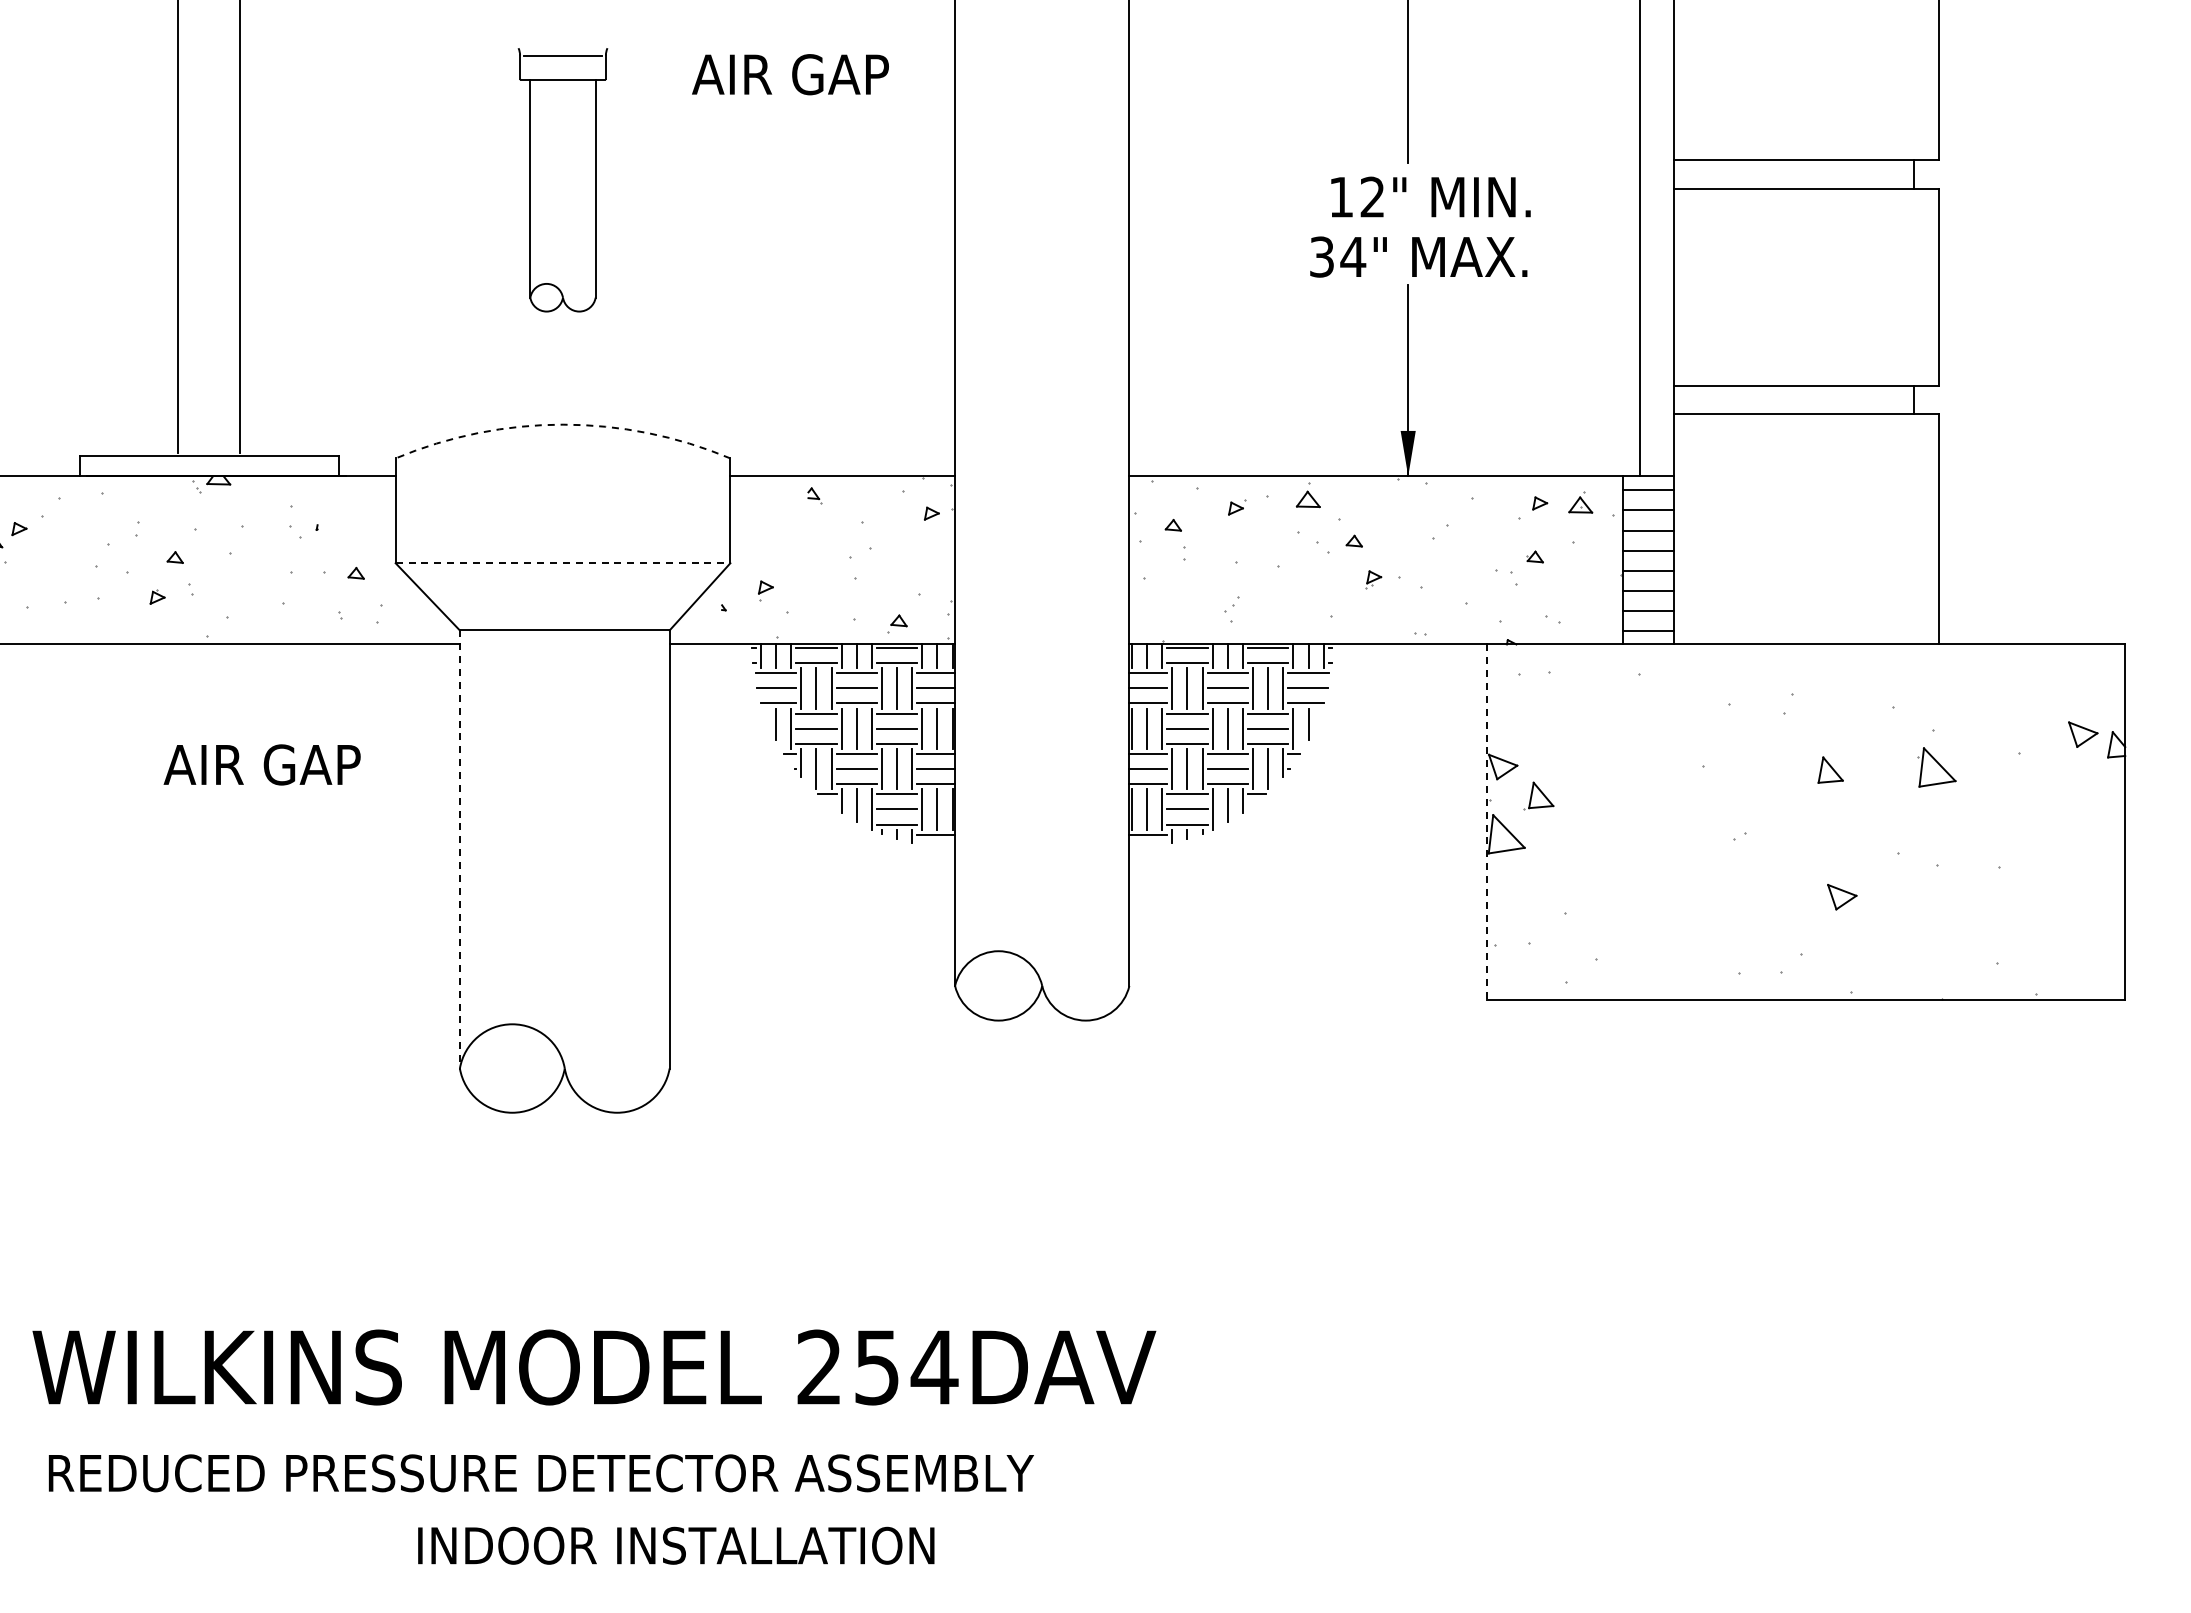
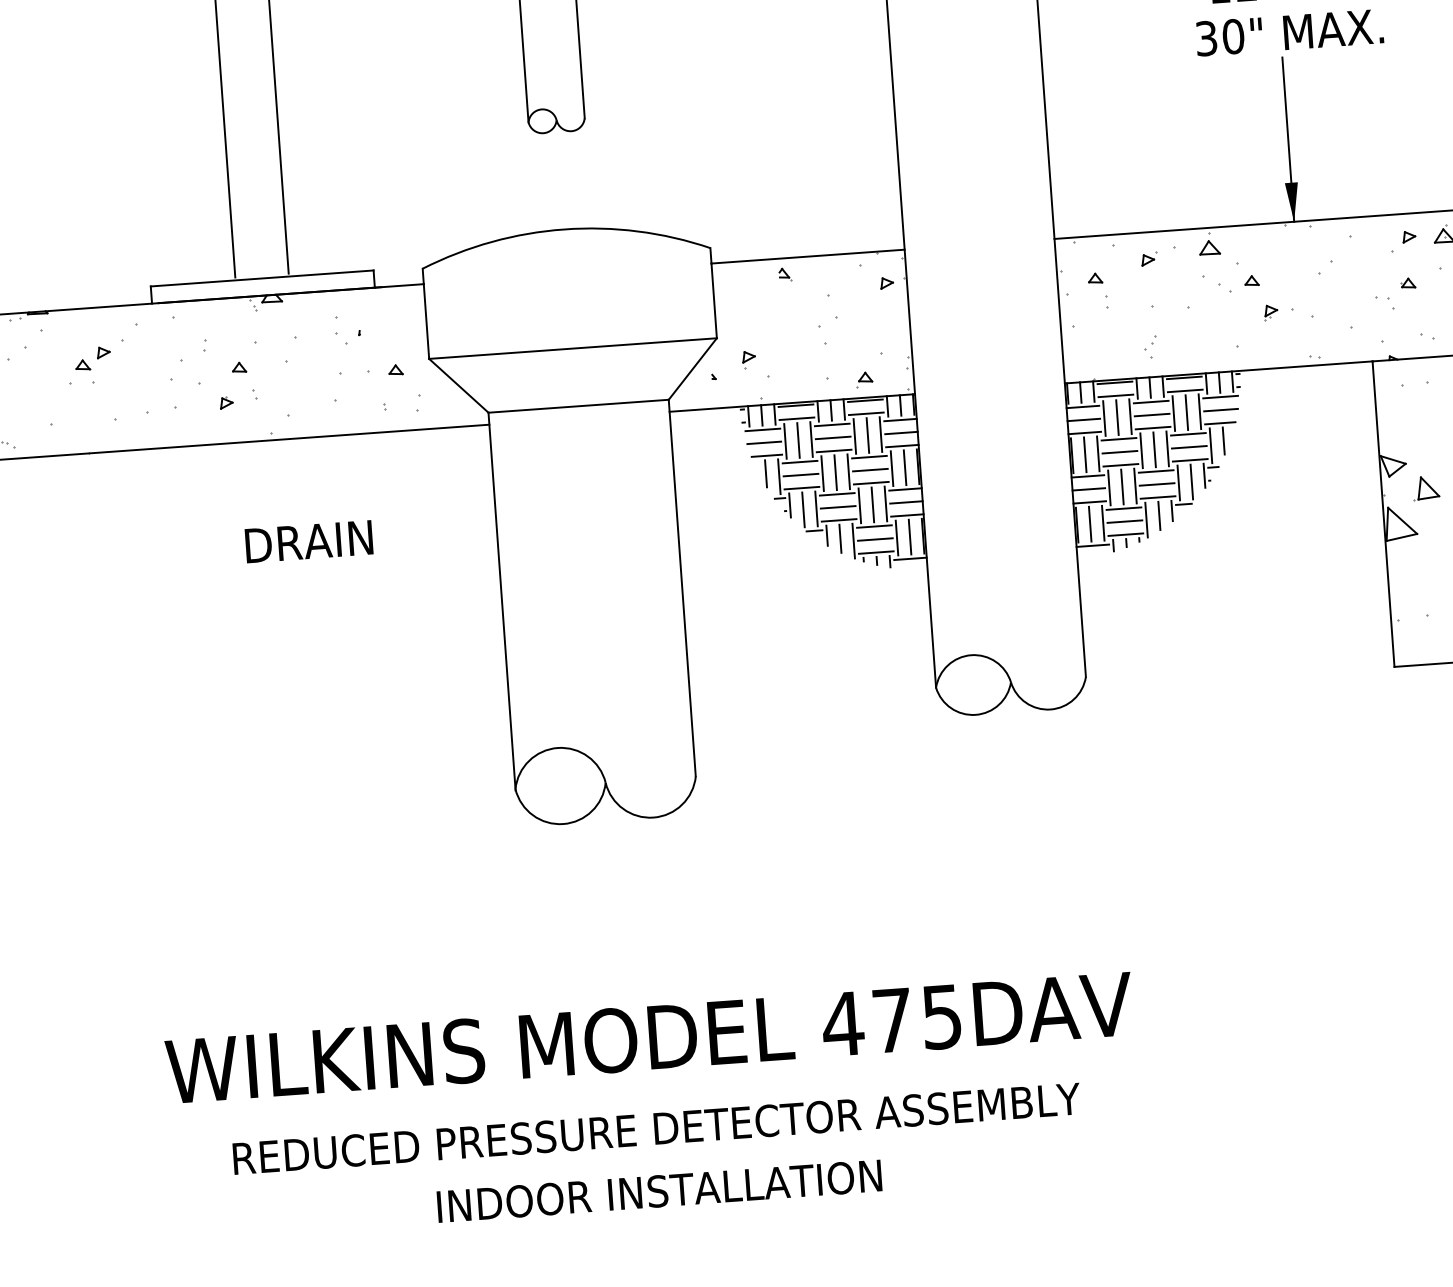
text: (1353, 256) -> (1233, 36), 34" -> 30"
arc: (563, 424) -> (564, 229), dashed -> solid
line: (563, 563) -> (573, 348), dashed -> solid
text: (261, 764) -> (326, 540), AIR GAP -> DRAIN
line: (1487, 822) -> (1383, 514), dashed -> solid
line: (459, 850) -> (501, 601), dashed -> solid
text: (876, 1367) -> (892, 1020), 254DAV -> 475DAV
text: (540, 1473) -> (656, 1129), moved
text: (676, 1545) -> (659, 1191), moved

